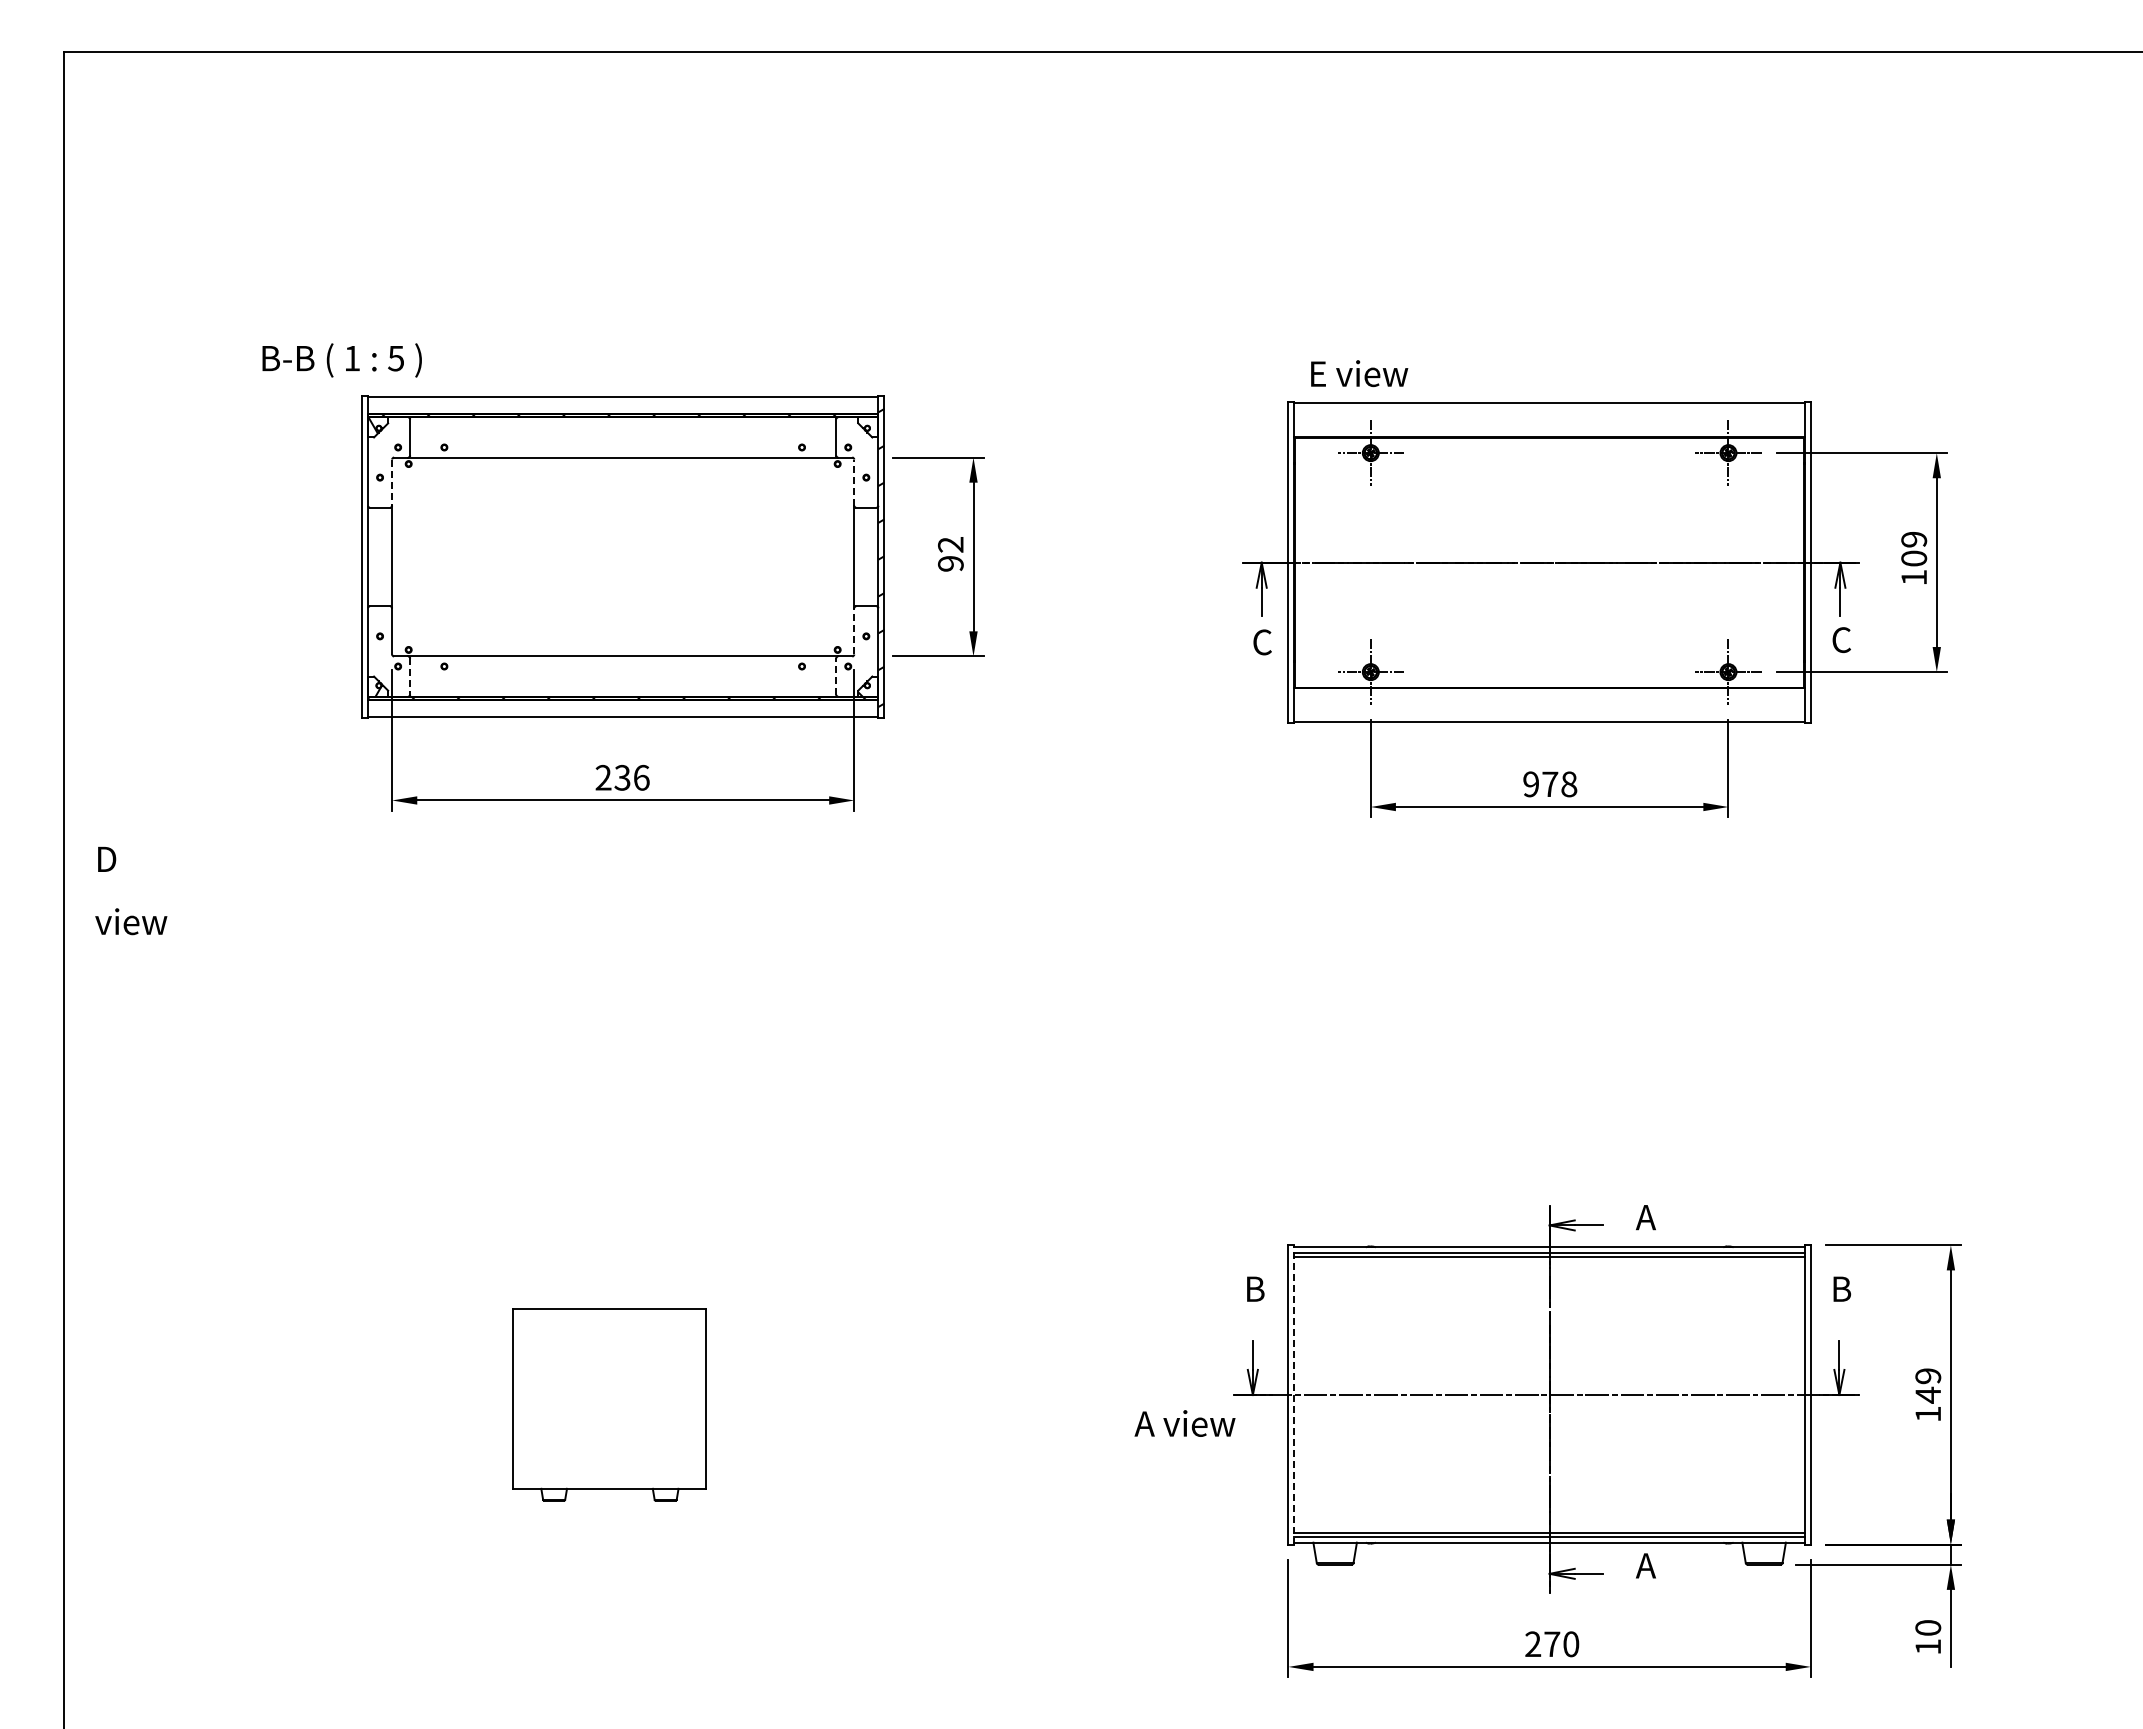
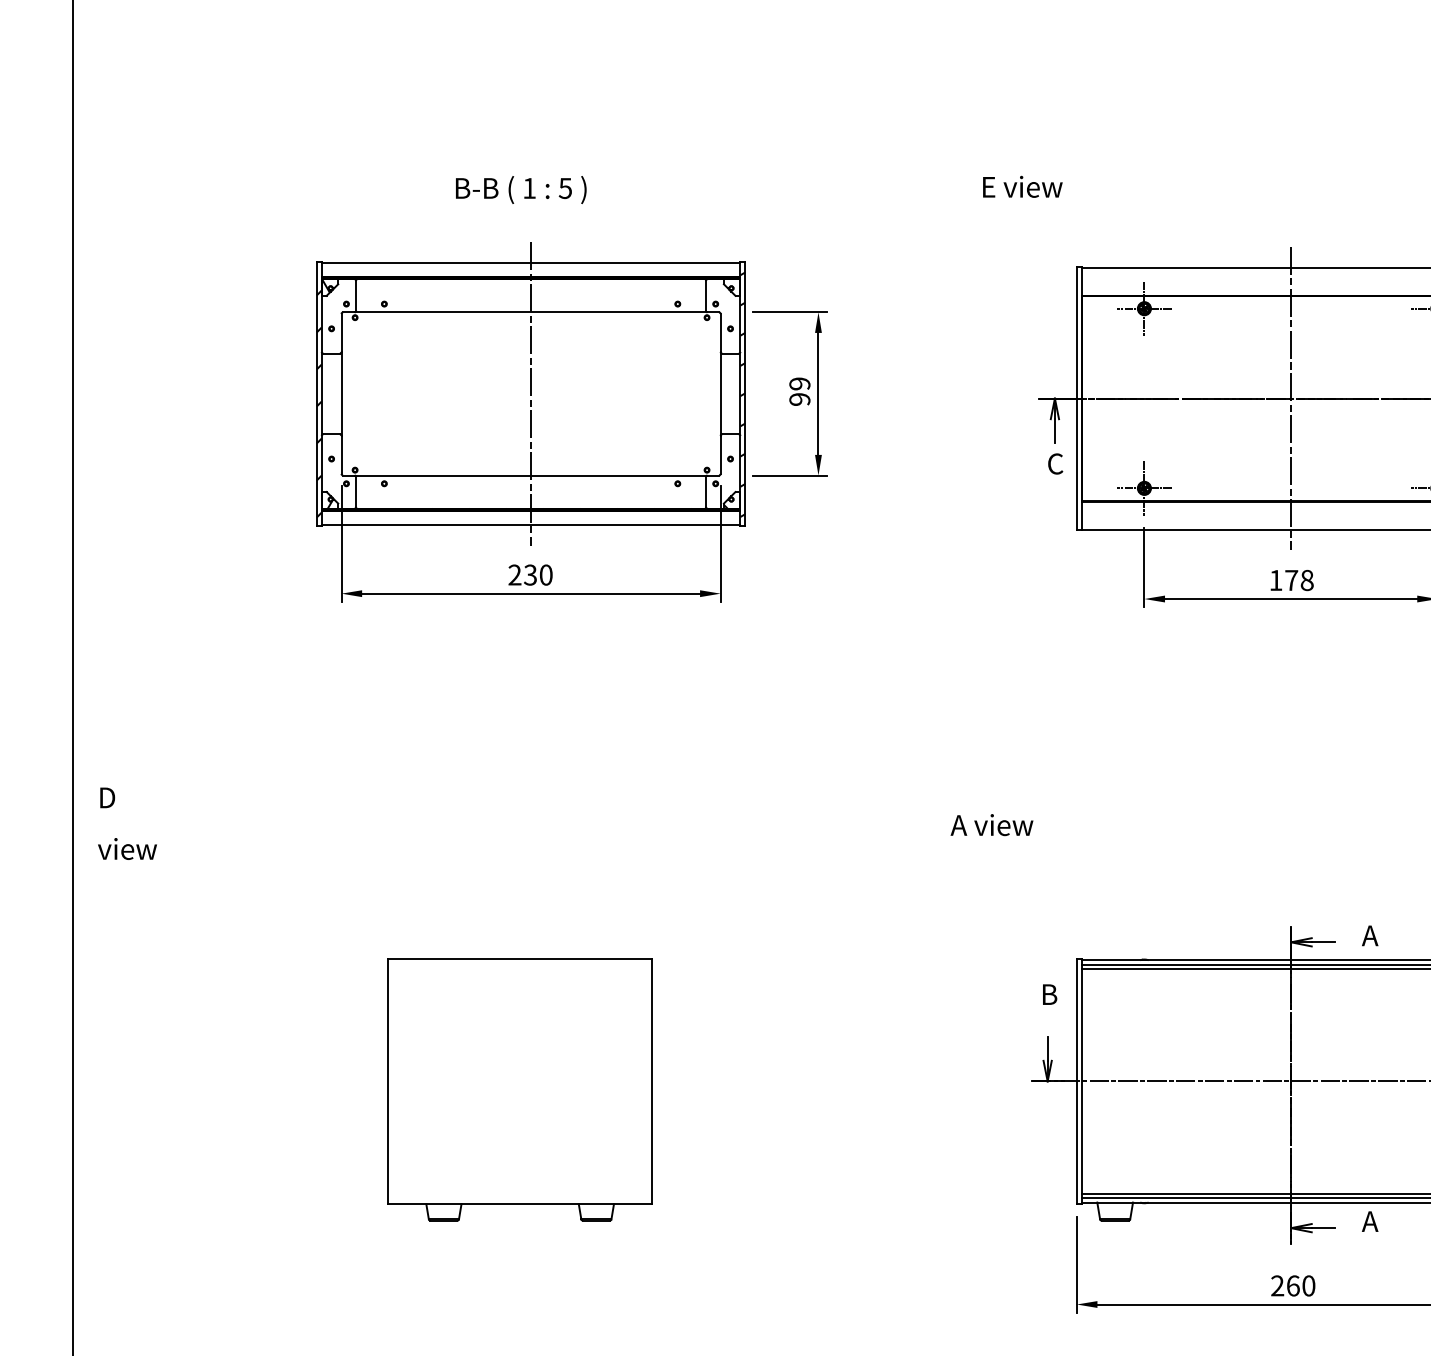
text: (341, 360) -> (520, 190), moved
text: (1359, 373) -> (1022, 186), moved
line: (854, 482) -> (720, 332), dashed -> solid
line: (392, 483) -> (341, 333), dashed -> solid
text: (950, 544) -> (799, 383), 92 -> 99
line: (623, 556) -> (531, 393), added
line: (1549, 562) -> (1291, 398), added
hatch: (365, 568) -> (319, 403), added
line: (854, 630) -> (720, 454), dashed -> solid
line: (836, 676) -> (706, 491), dashed -> solid
line: (410, 677) -> (356, 492), dashed -> solid
text: (641, 777) -> (546, 574), 236 -> 230
text: (1530, 784) -> (1275, 580), 978 -> 178
text: (131, 890) -> (127, 823), moved
line: (1294, 1394) -> (1081, 1081), dashed -> solid
part: (609, 1404) -> (519, 1089), size x1.67
text: (1184, 1423) -> (991, 825), moved
text: (1552, 1644) -> (1293, 1286), 270 -> 260

